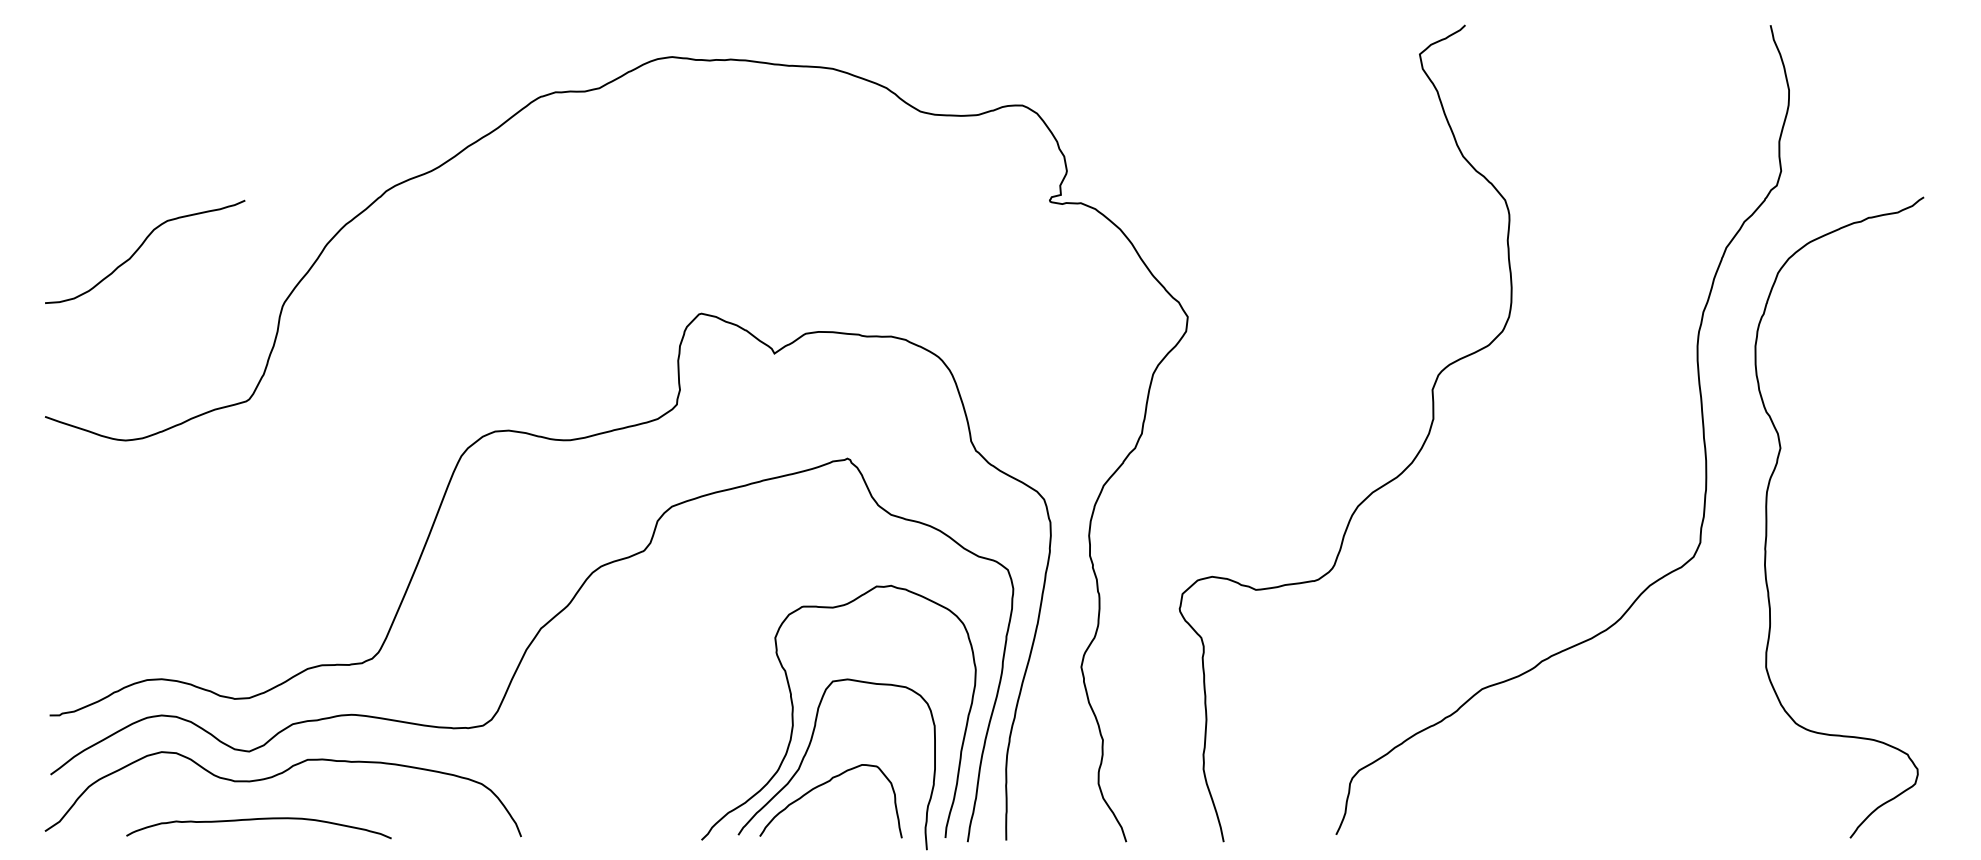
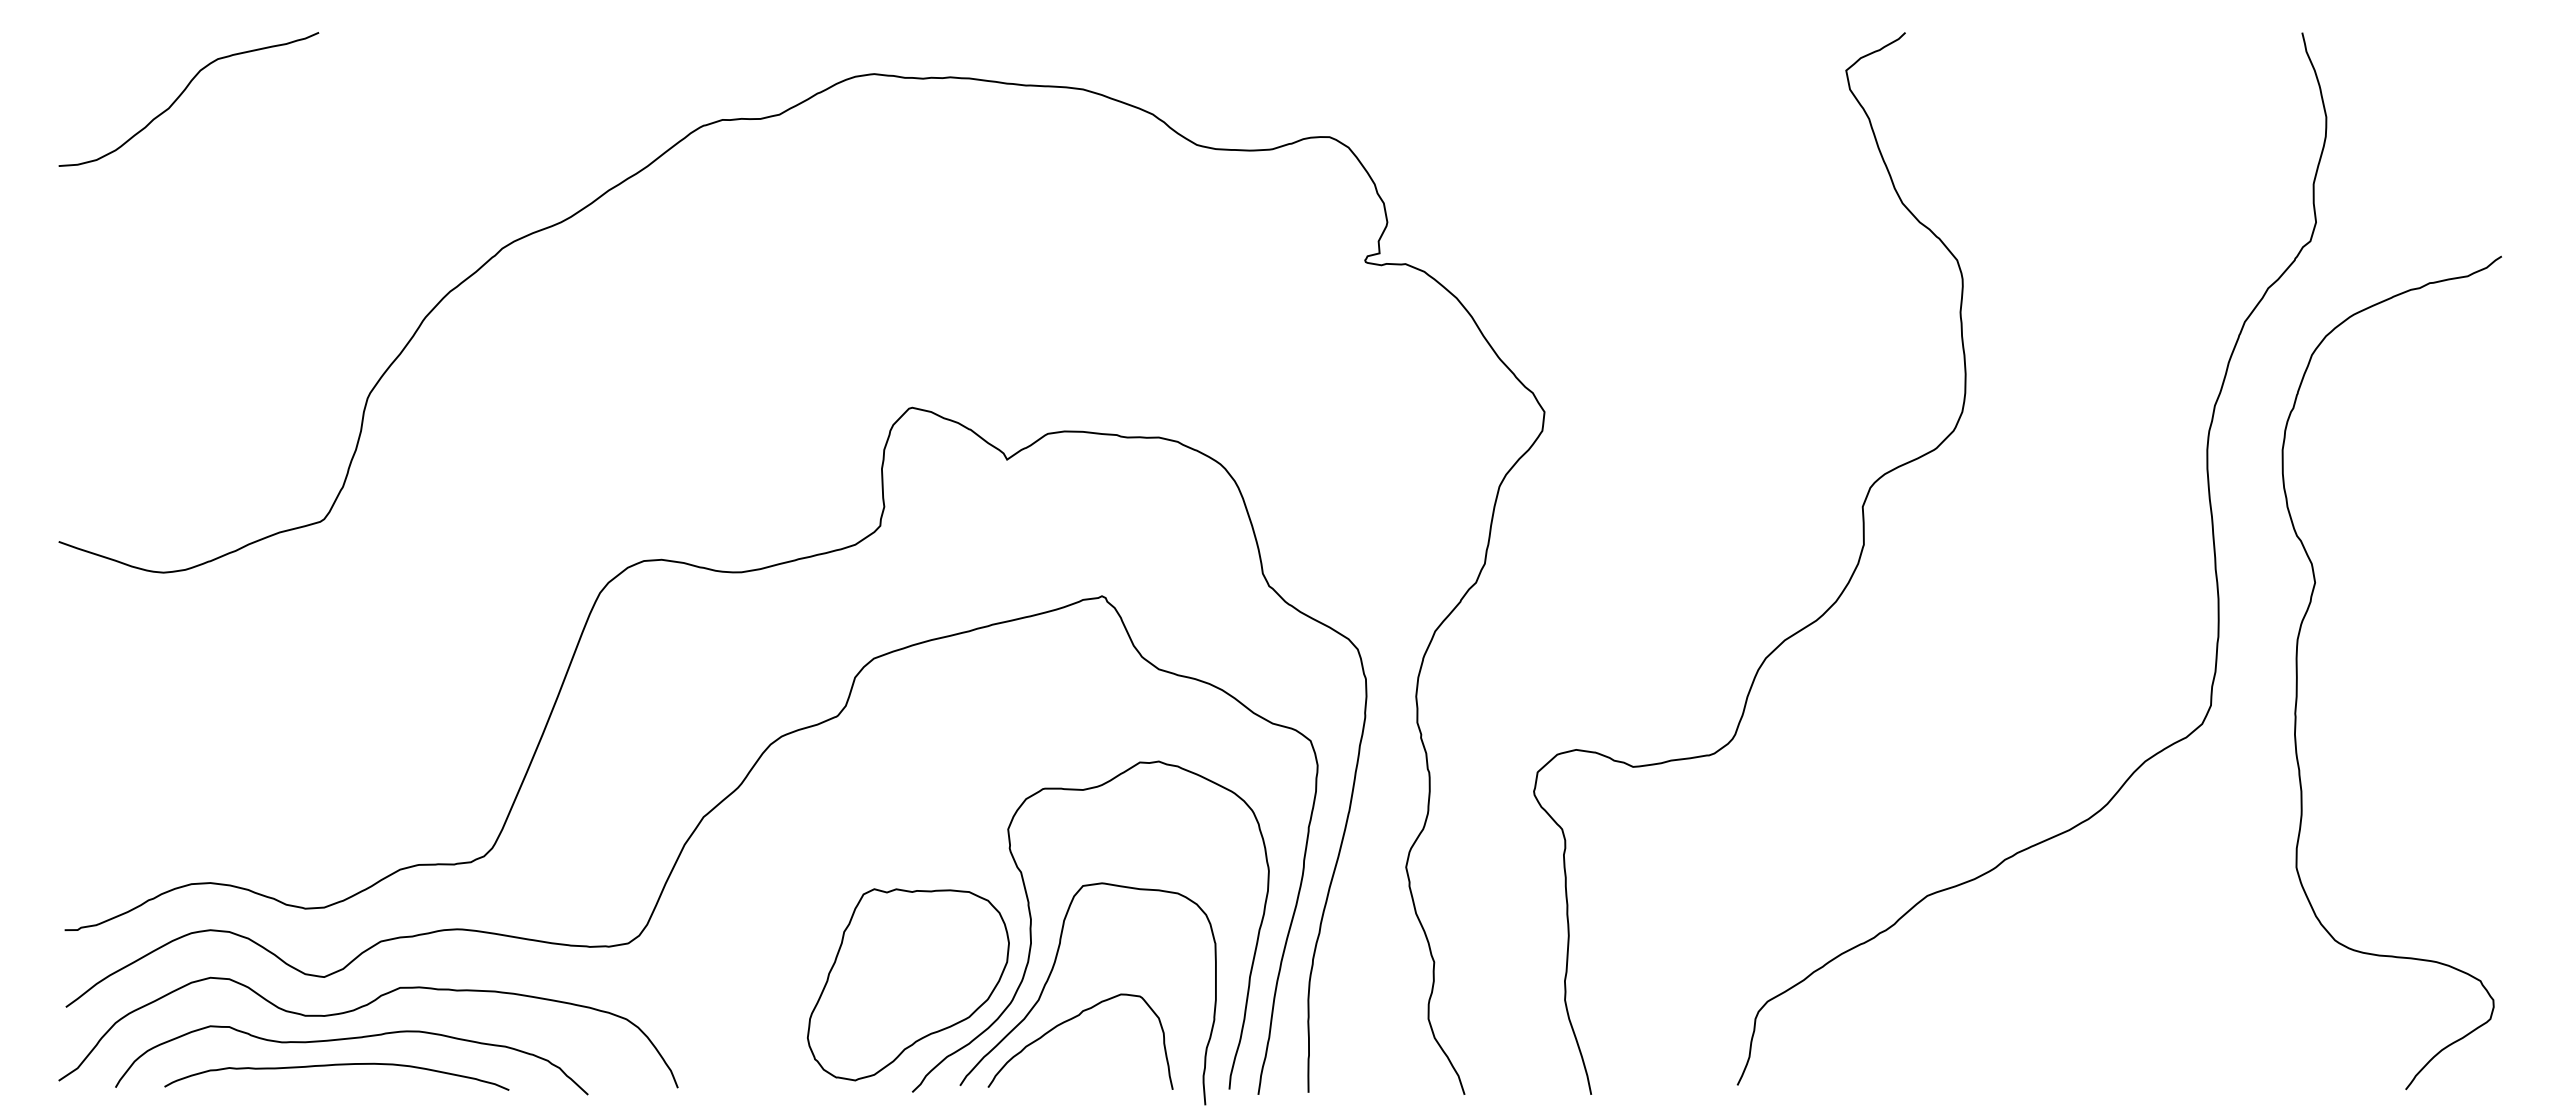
curve: (140, 248) -> (182, 94), moved
part: (698, 757) -> (908, 984), added
curve: (270, 799) -> (351, 1039), added

